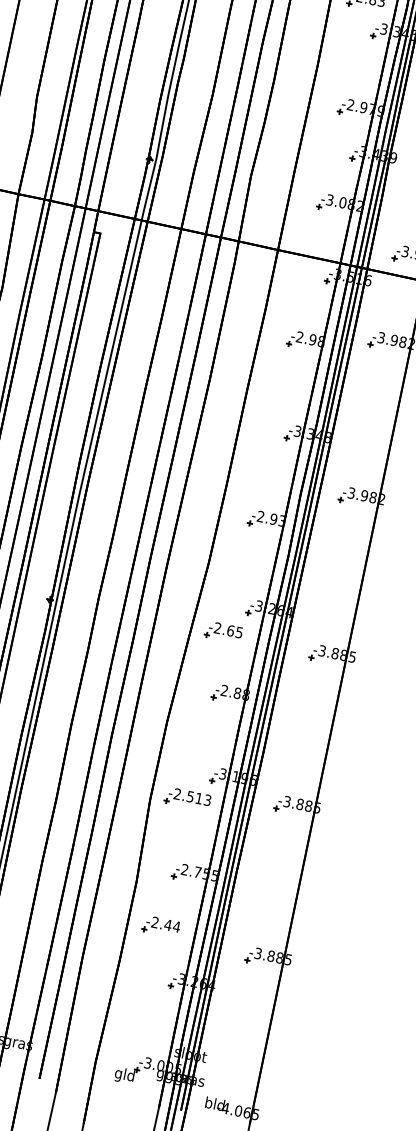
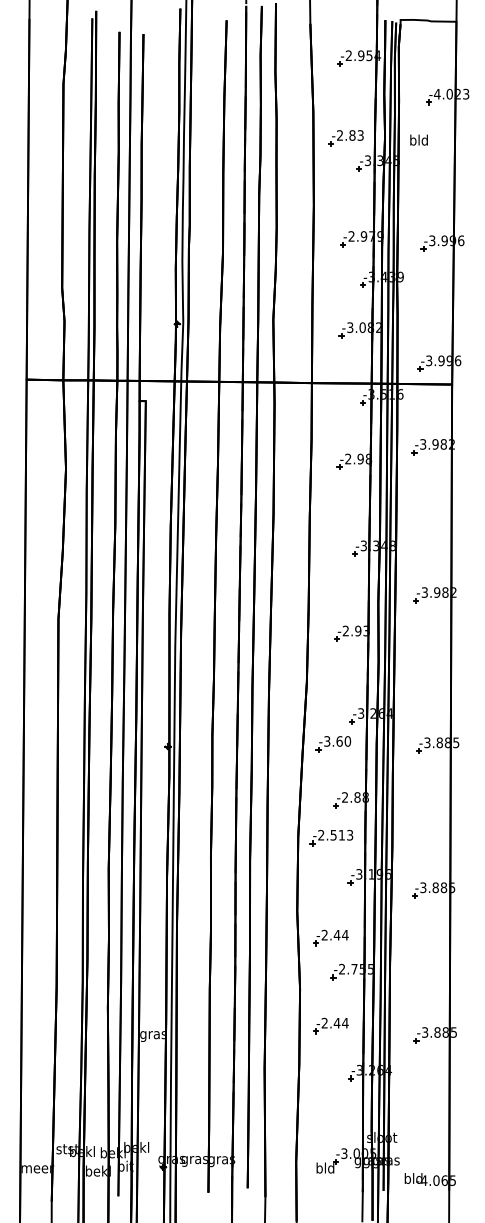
text: (228, 630) -> (337, 741), -2.65 -> -3.60
part: (187, 798) -> (331, 837), moved
part: (179, 834) -> (330, 937), added
text: (118, 1074) -> (319, 1169), gld -> bld

